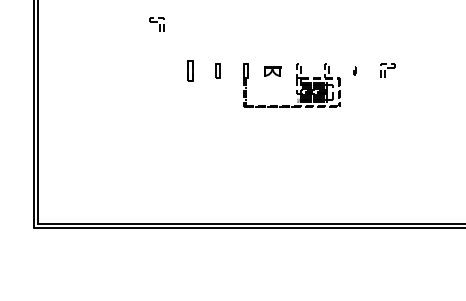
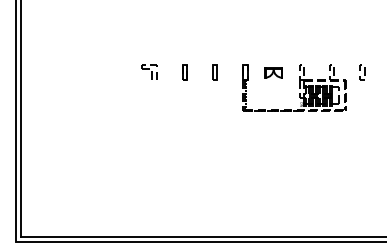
part: (156, 24) -> (148, 71), moved
part: (189, 70) -> (184, 71), size x0.71
part: (354, 70) -> (362, 71), size x1.67

